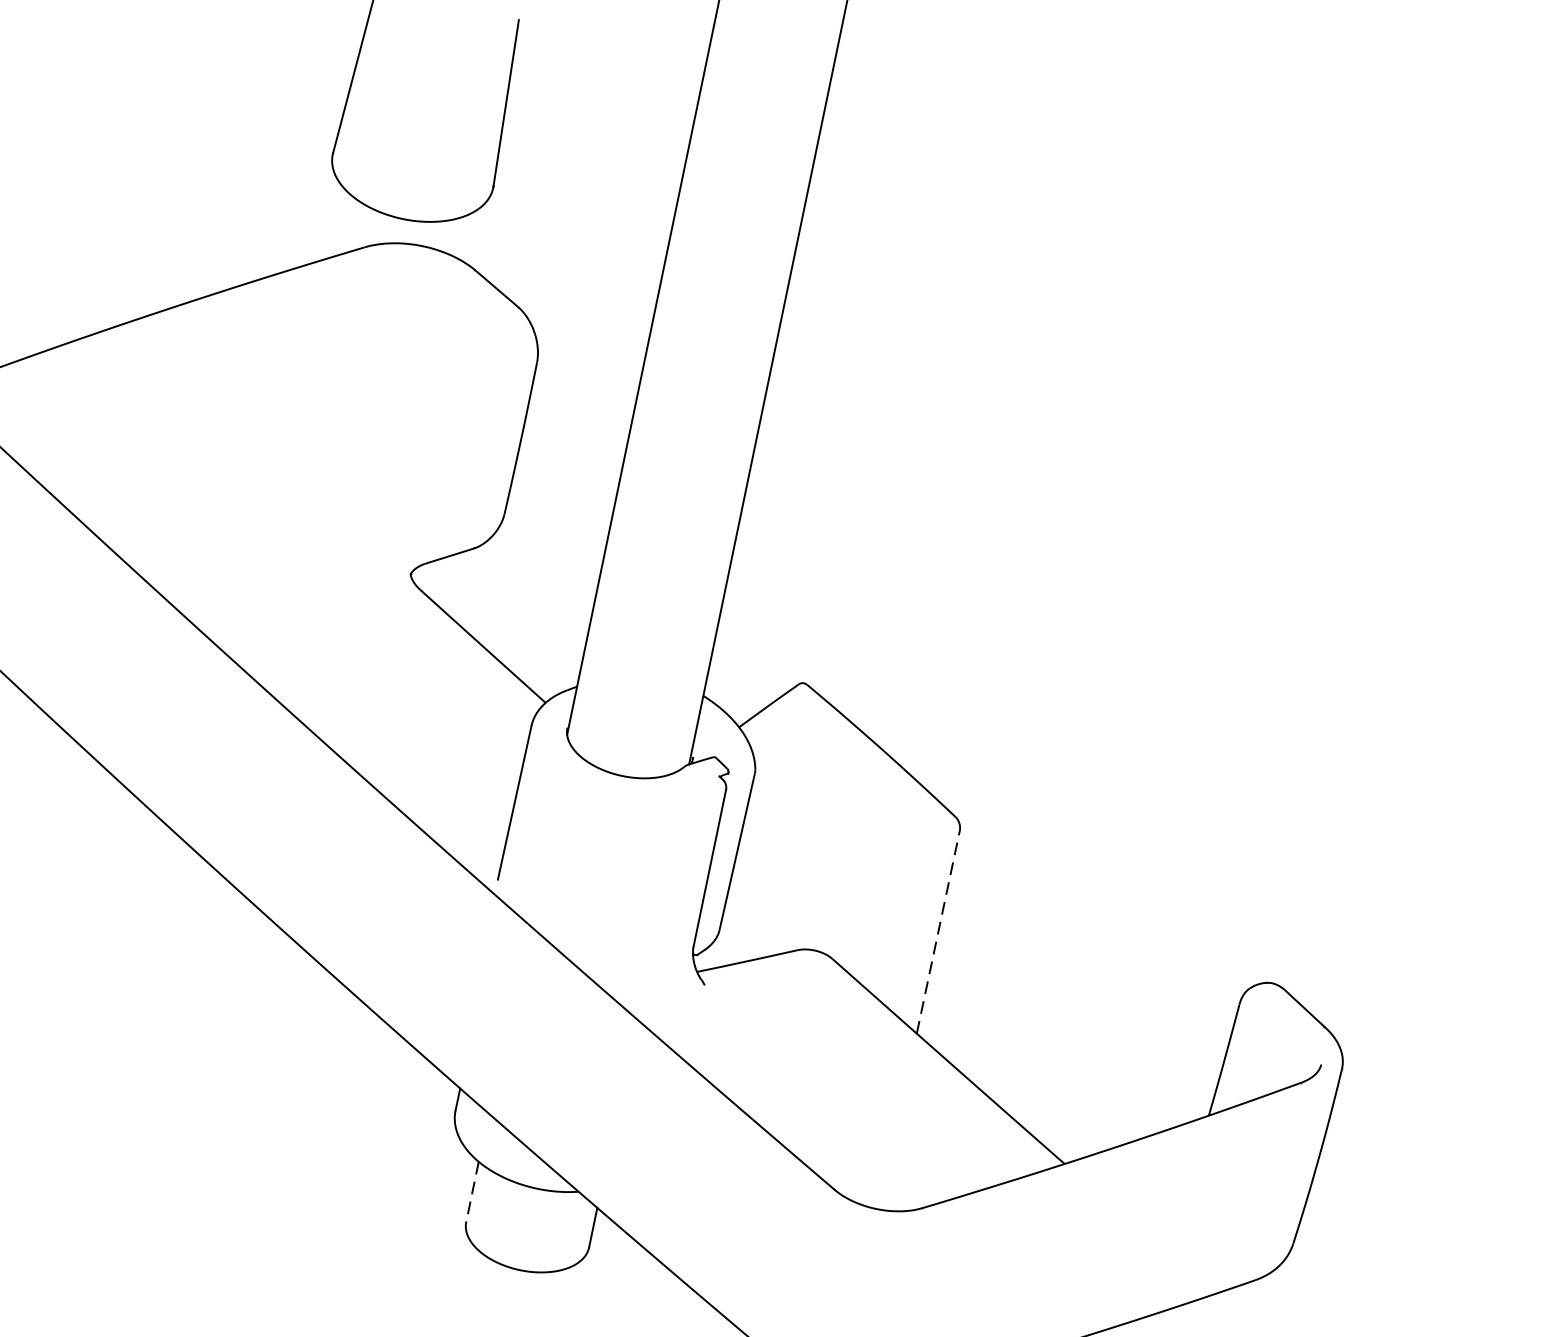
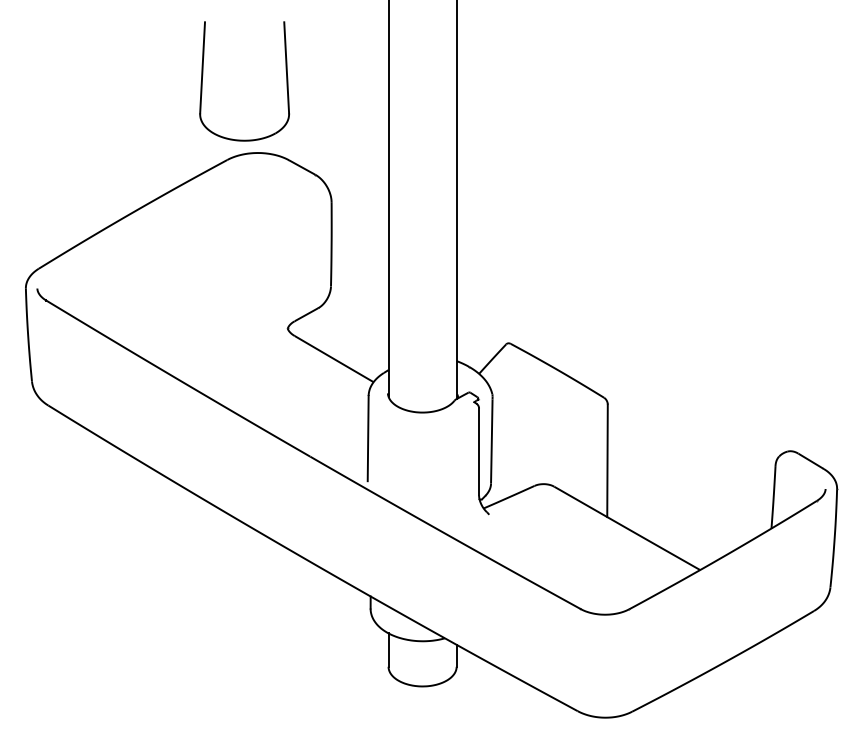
line: (938, 931) -> (607, 460), dashed -> solid
line: (472, 1192) -> (388, 650), dashed -> solid

